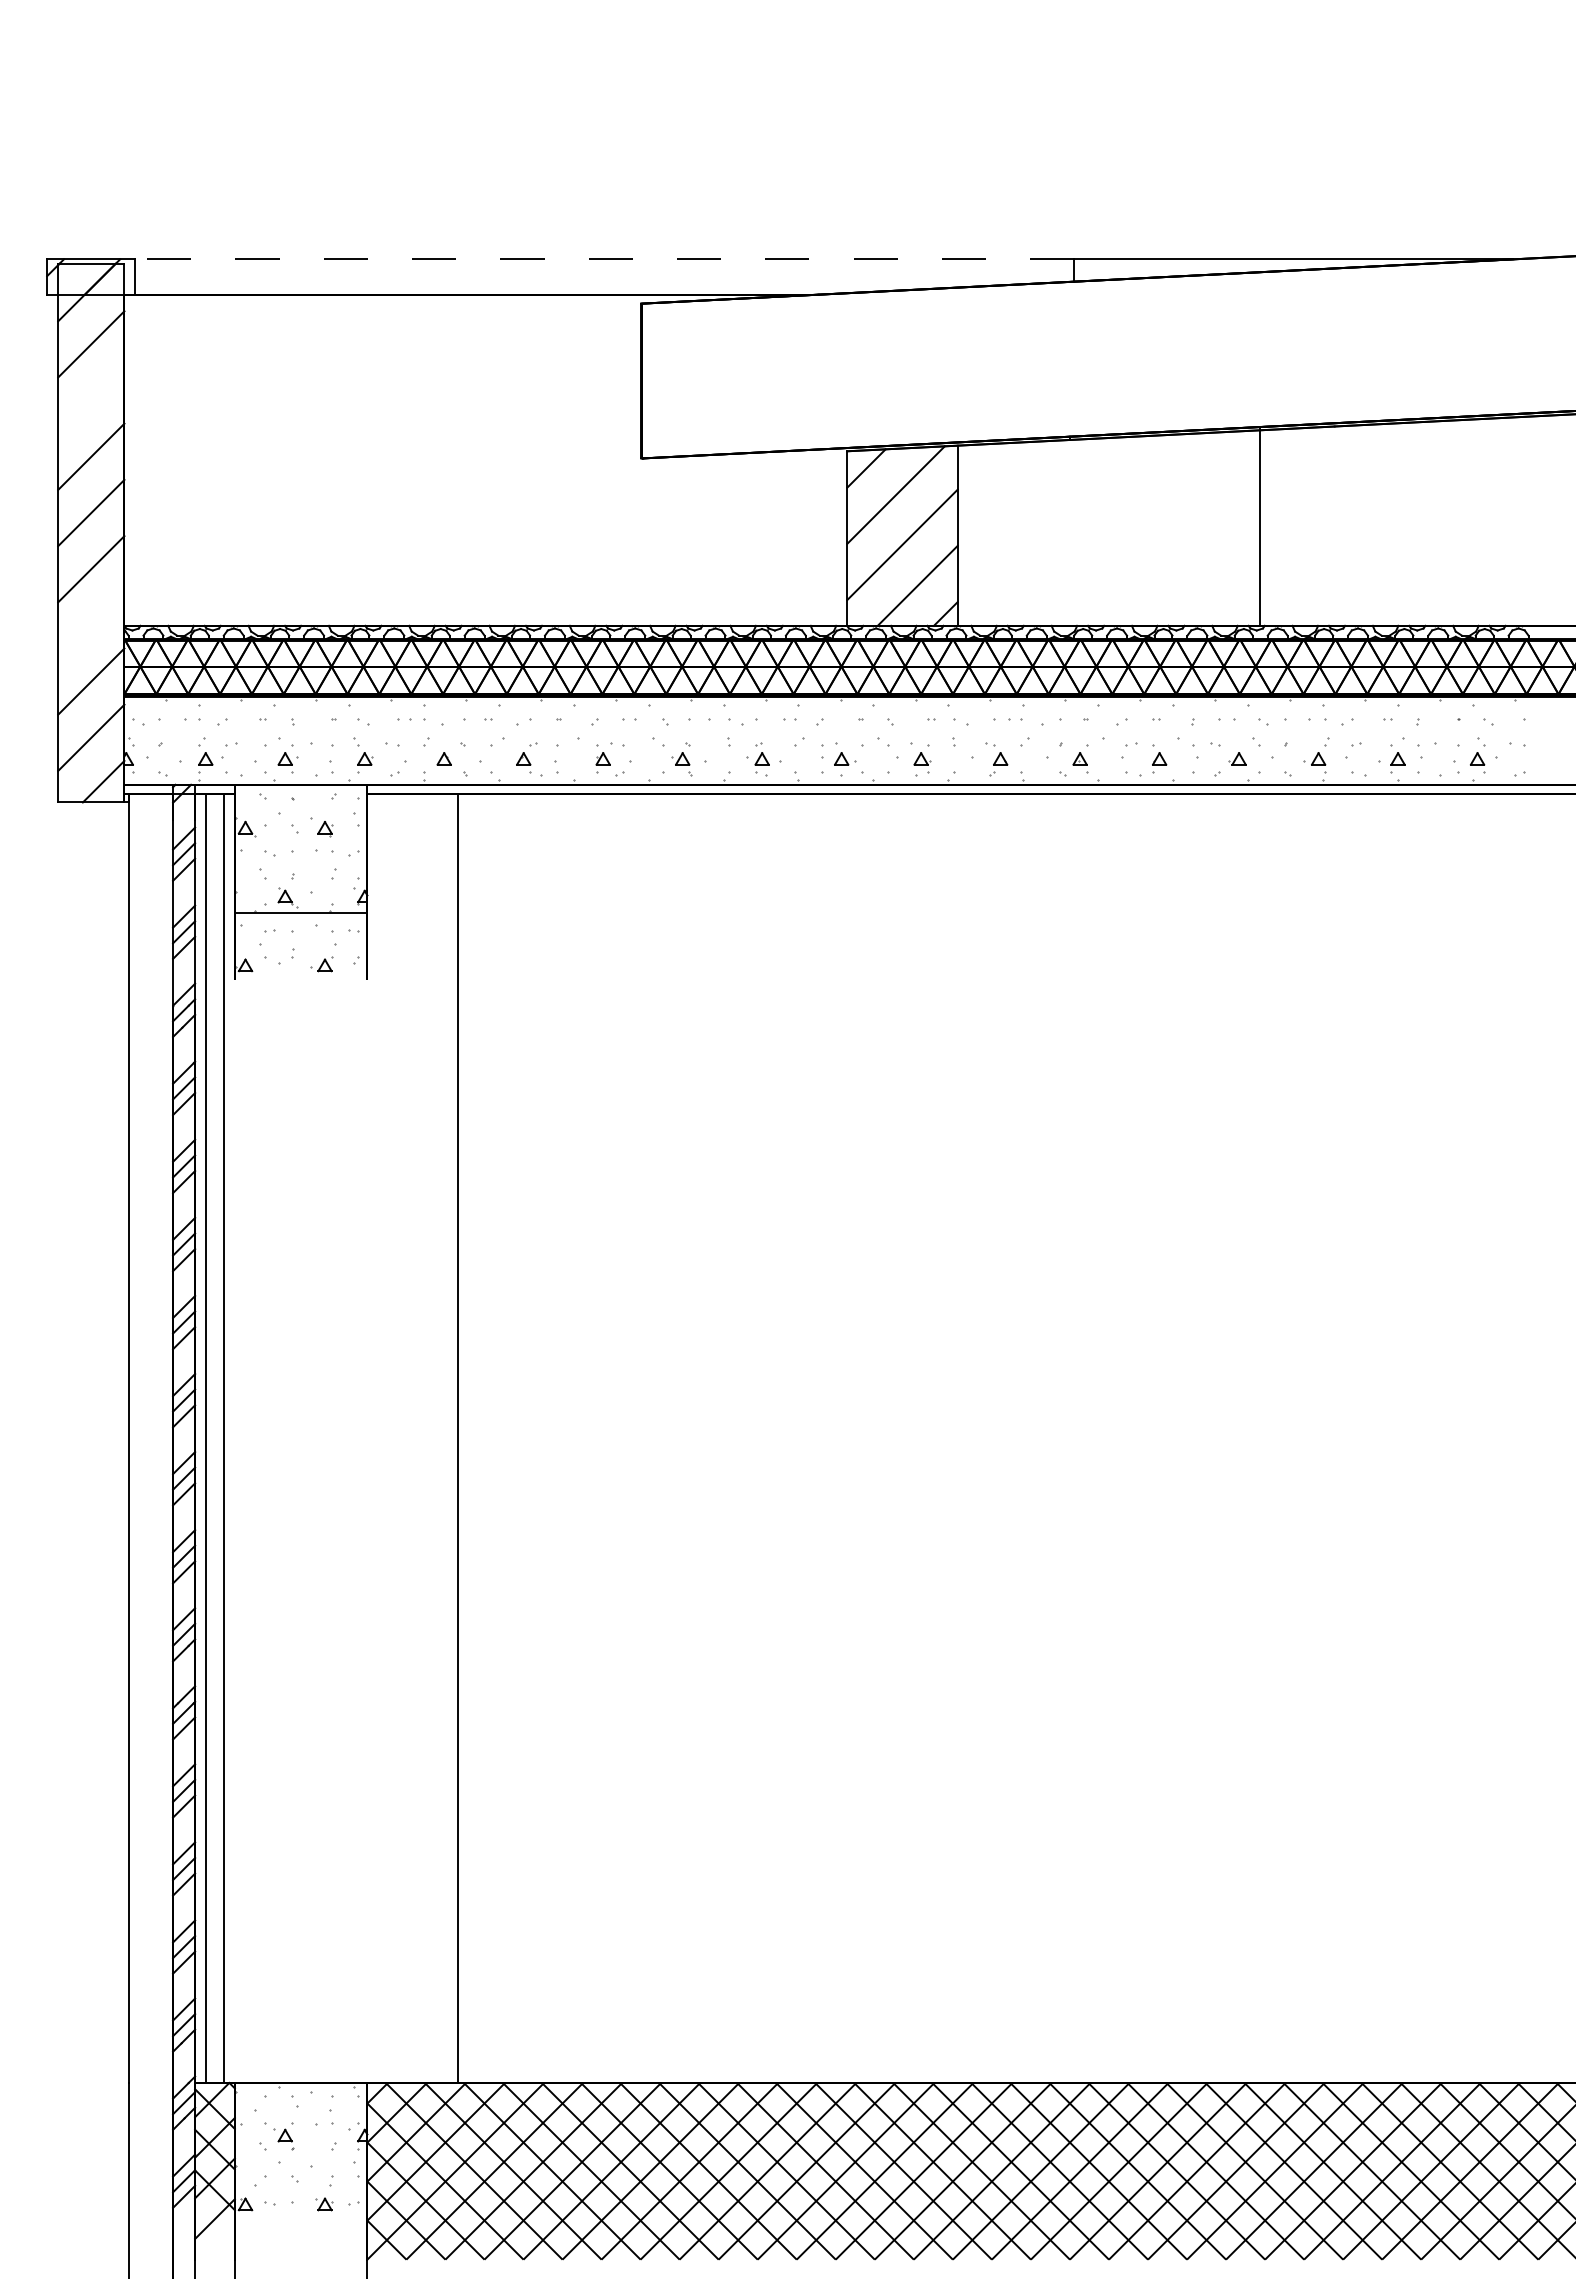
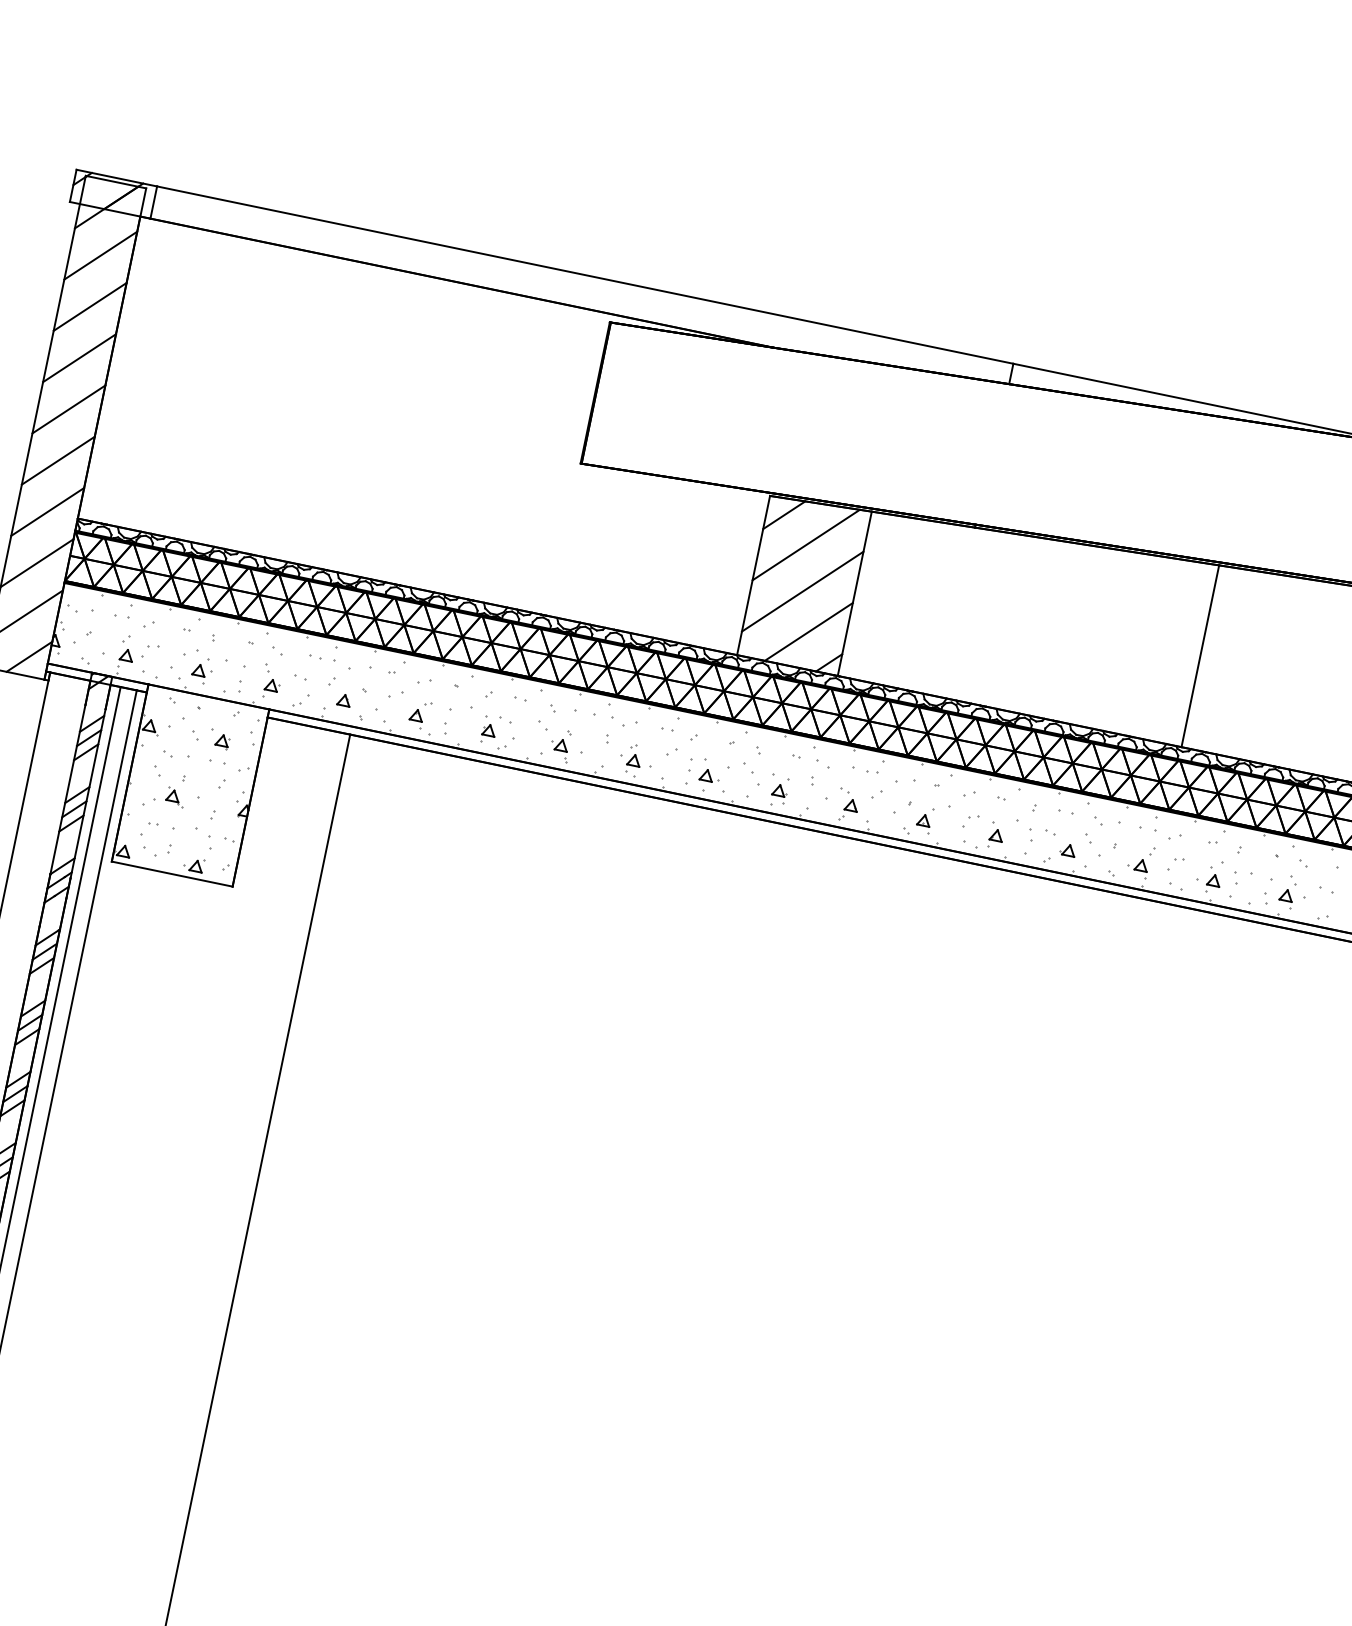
line: (604, 259) -> (584, 275), dashed -> solid
line: (91, 400) -> (90, 306), added
line: (1259, 525) -> (1200, 655), moved
line: (91, 625) -> (47, 512), added
line: (300, 913) -> (171, 874), moved

